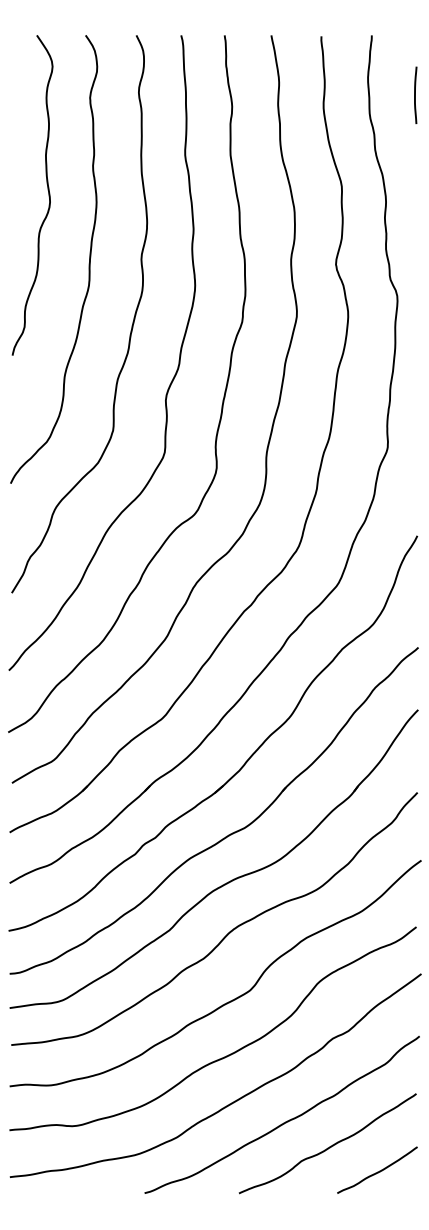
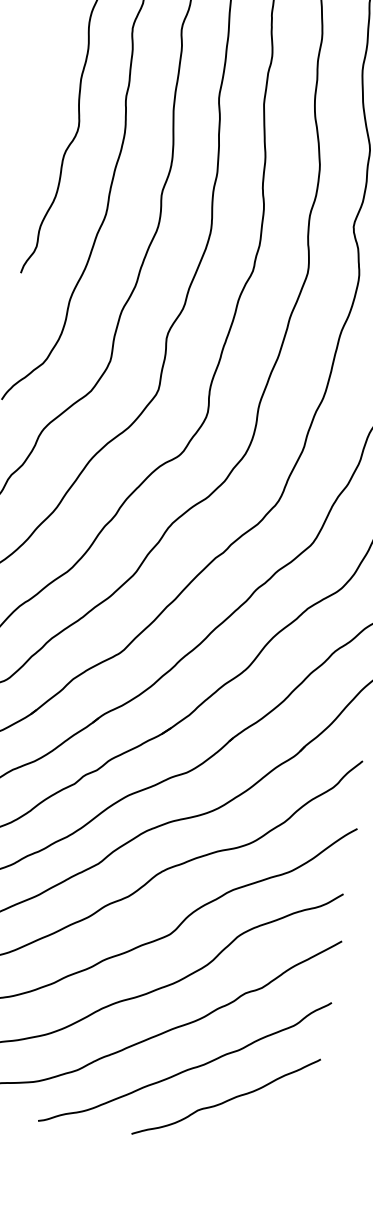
curve: (377, 1171) -> (271, 1131), removed

